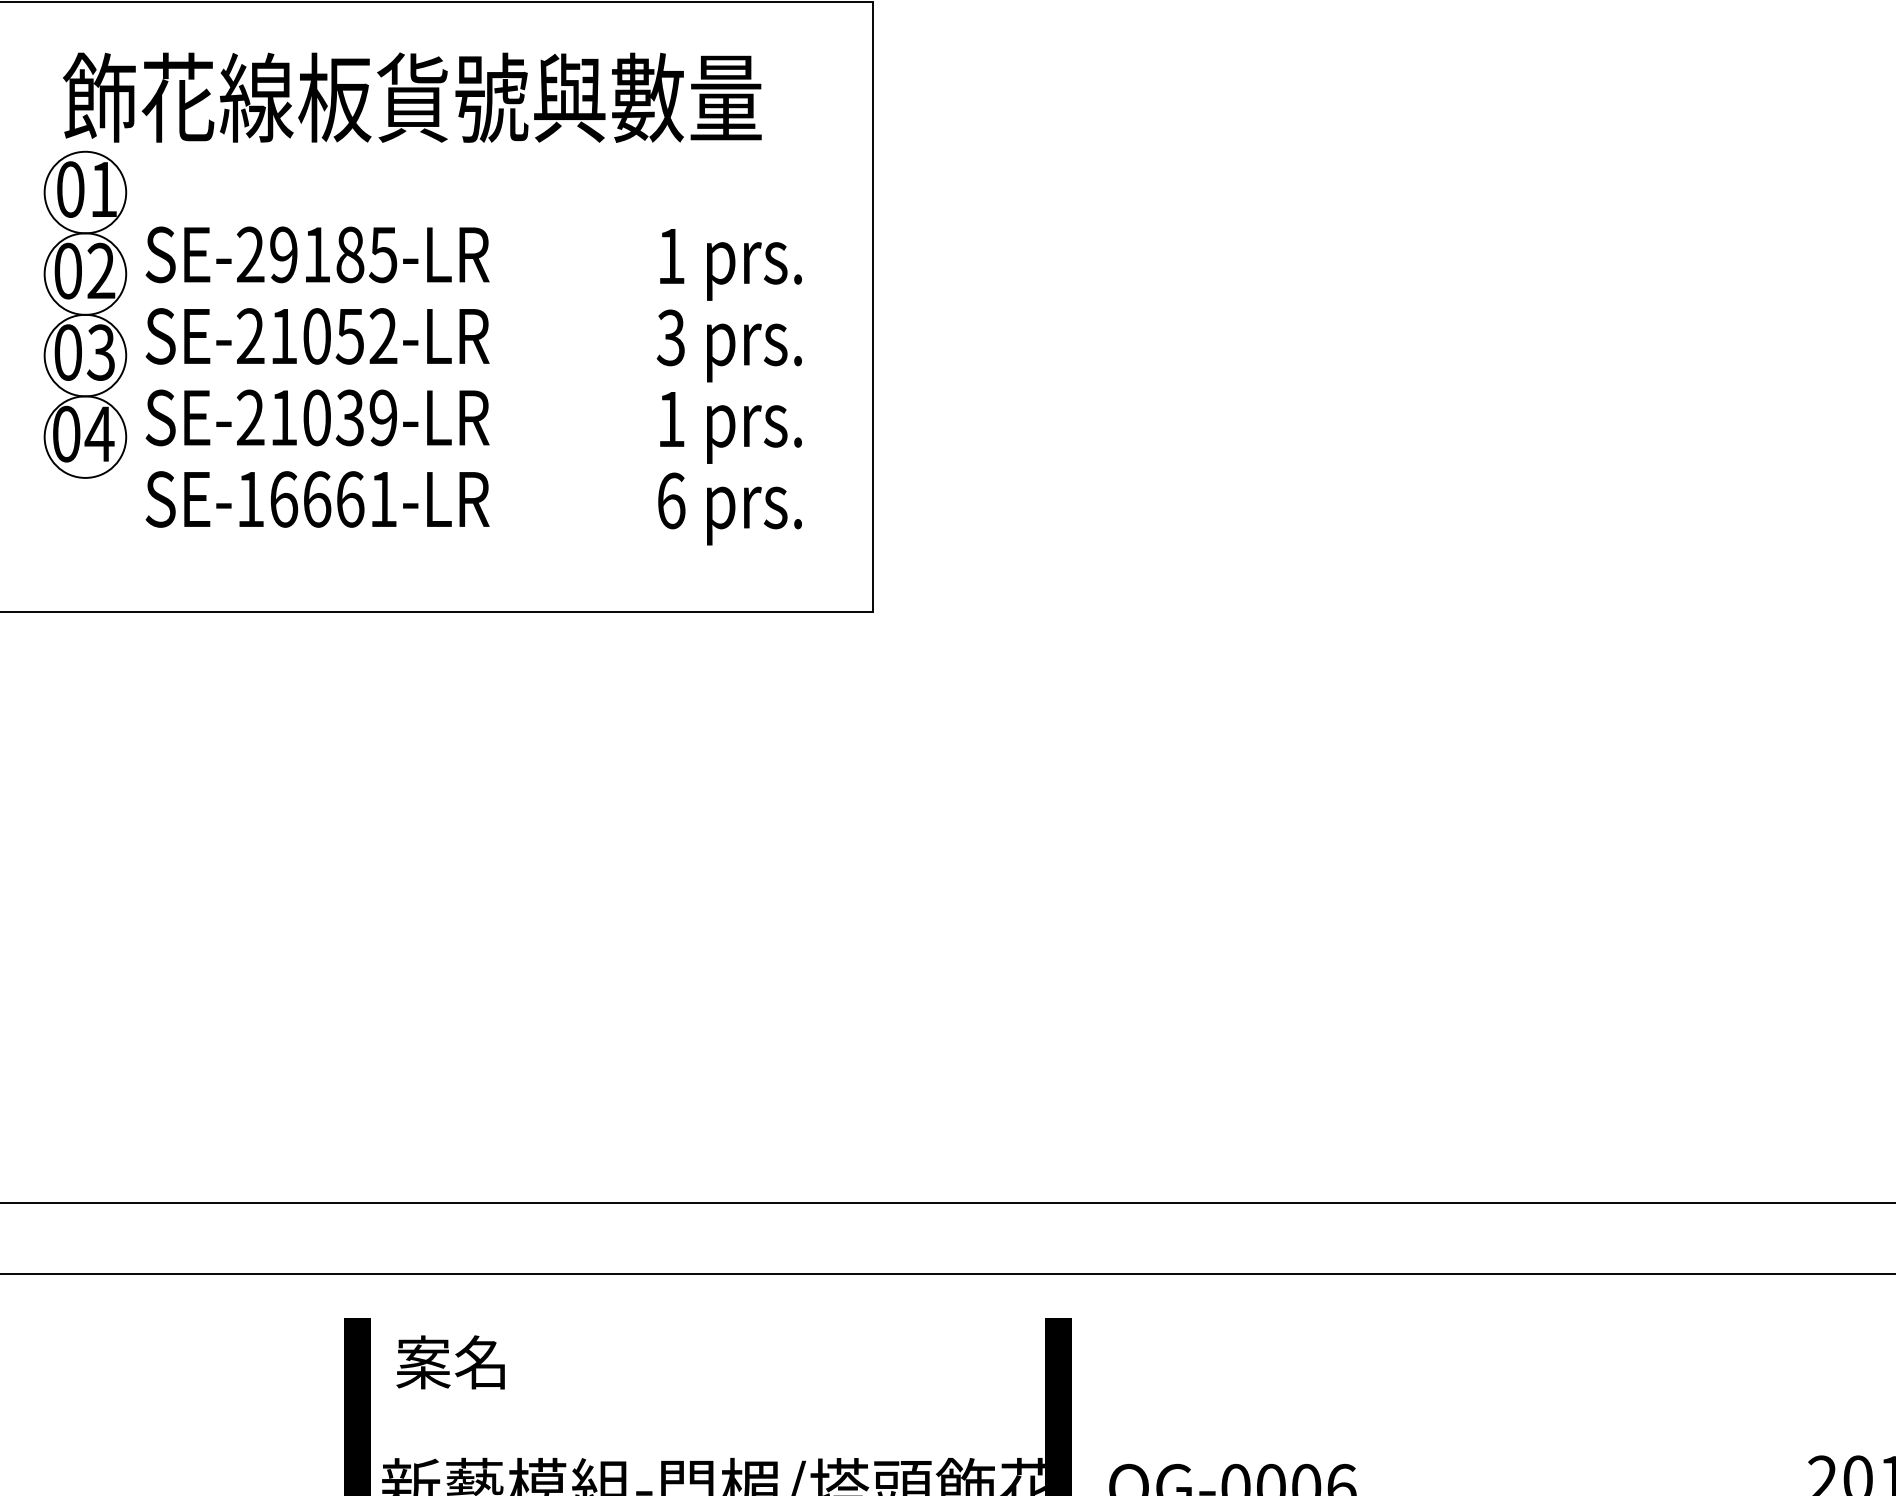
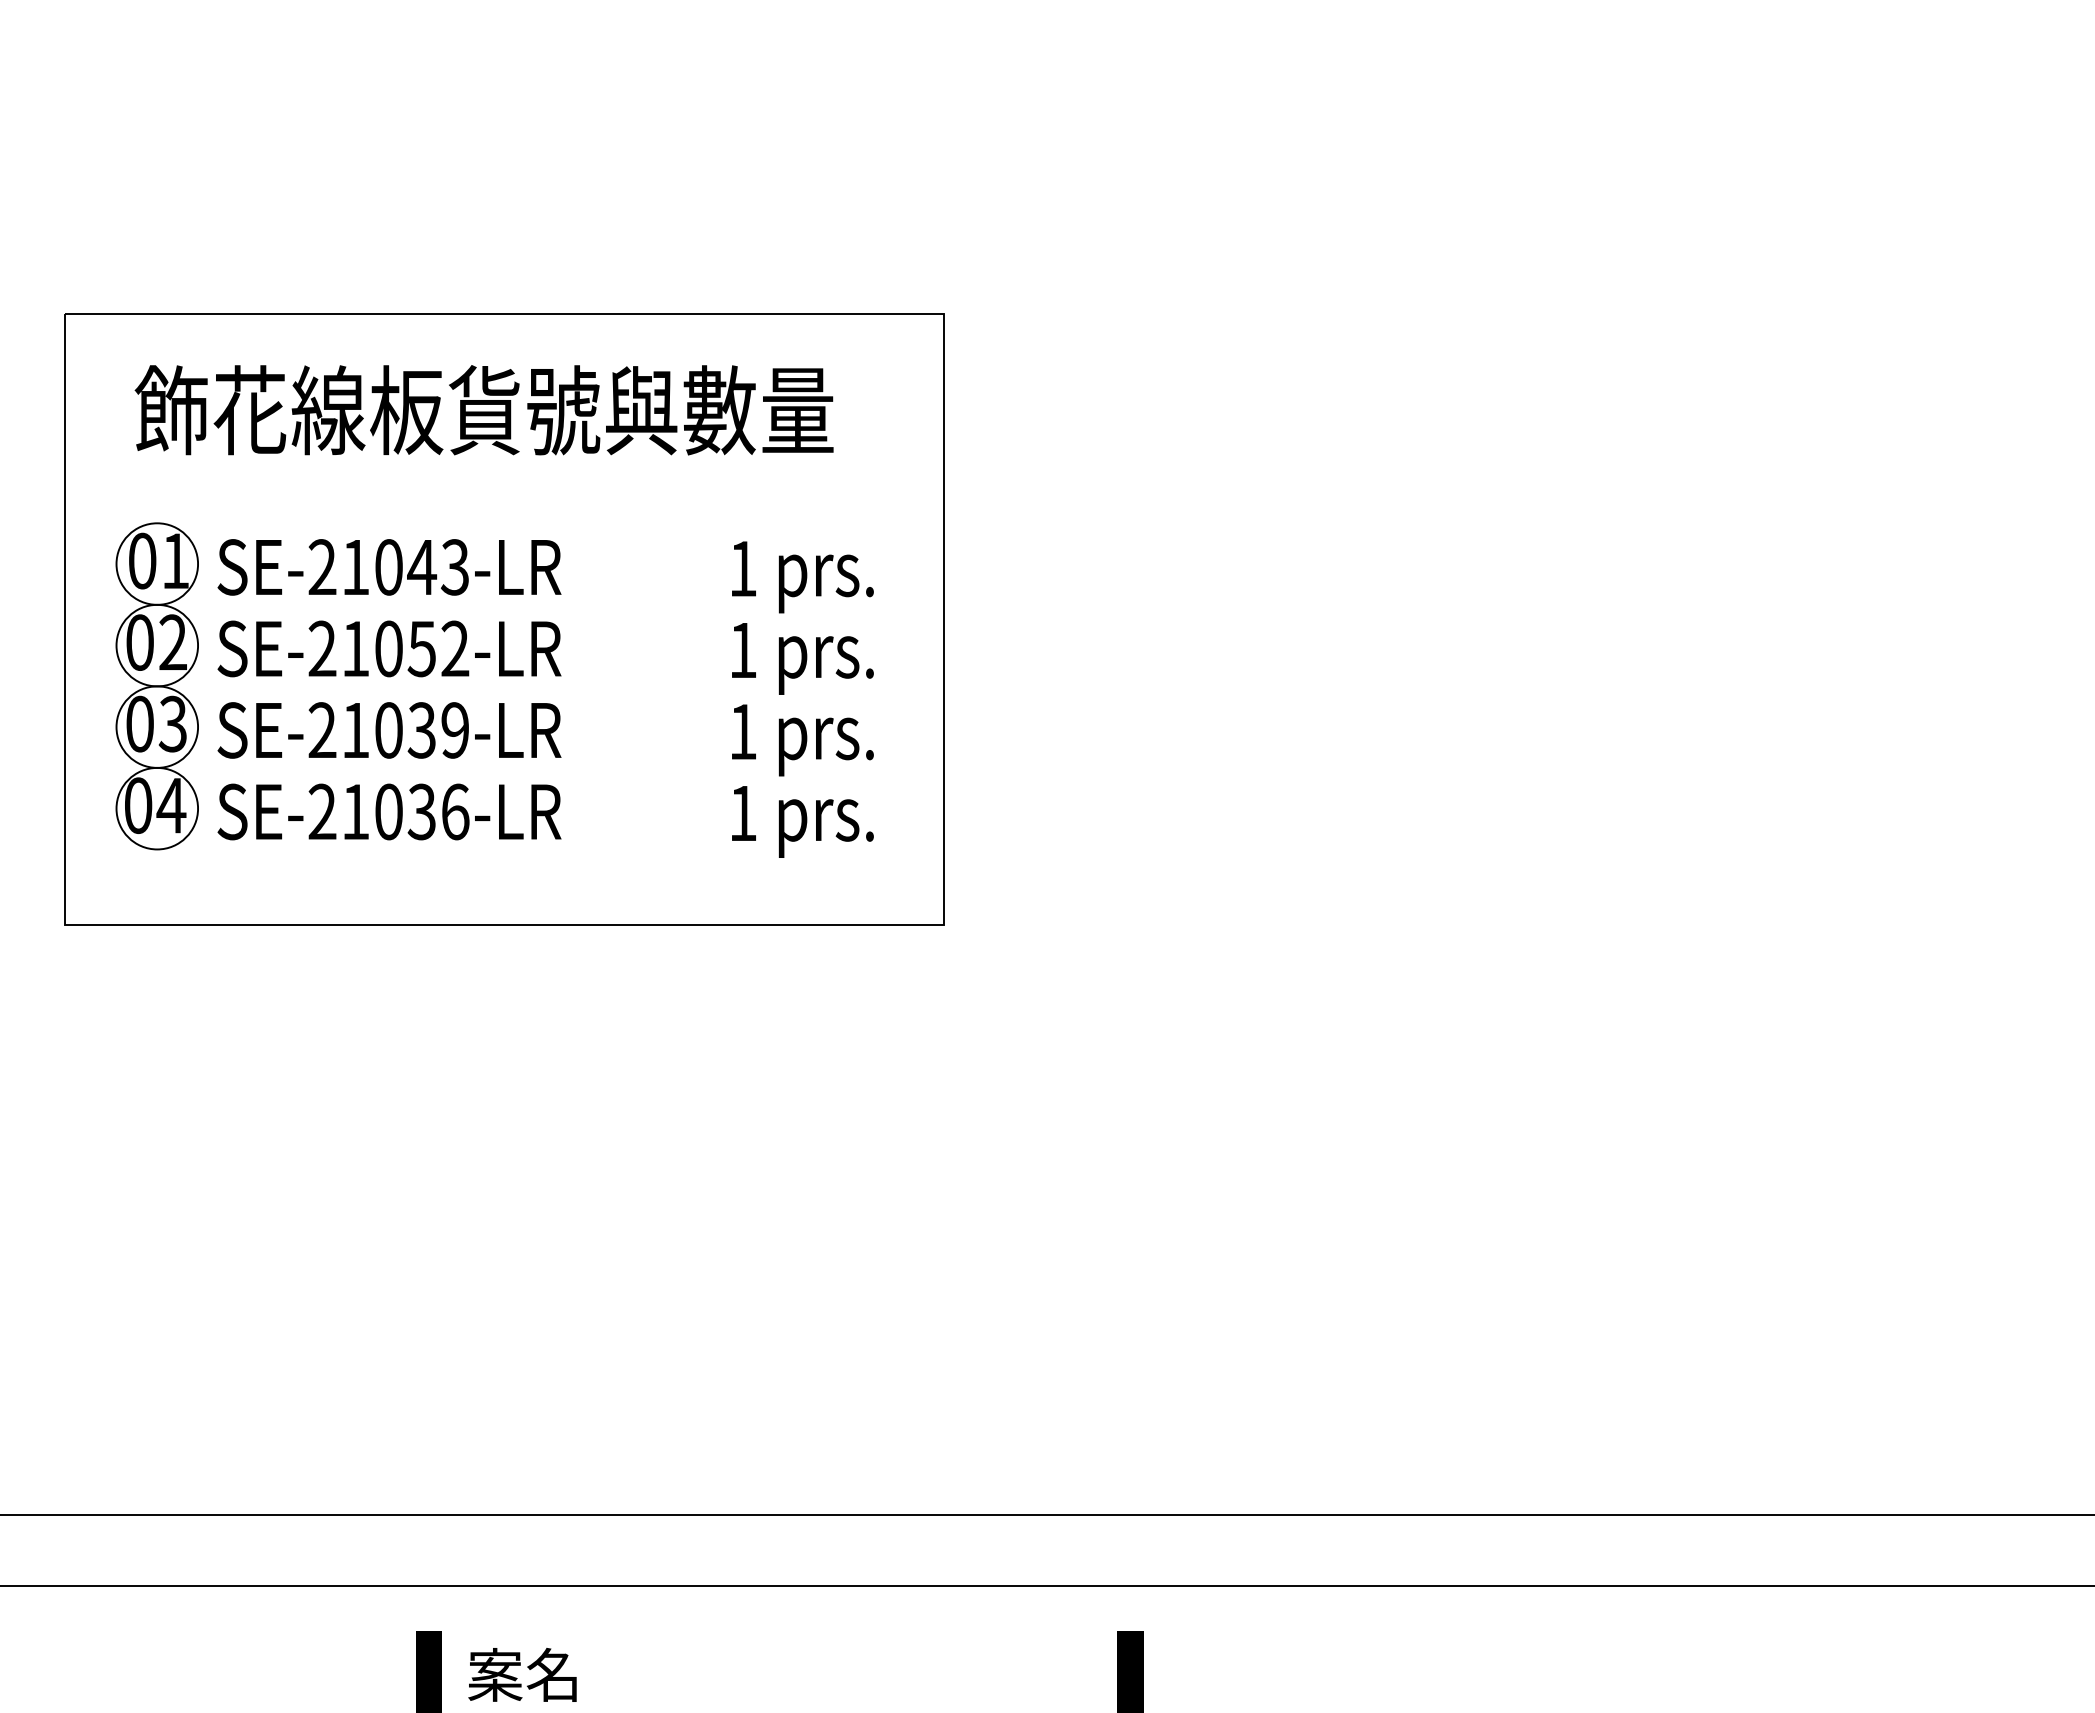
text: (333, 254) -> (405, 567), SE-29185-LR -> SE-21043-LR
part: (84, 314) -> (156, 686), moved
text: (670, 337) -> (742, 650), 3 -> 1
text: (316, 498) -> (388, 811), SE-16661-LR -> SE-21036-LR
text: (671, 500) -> (743, 813), 6 -> 1

